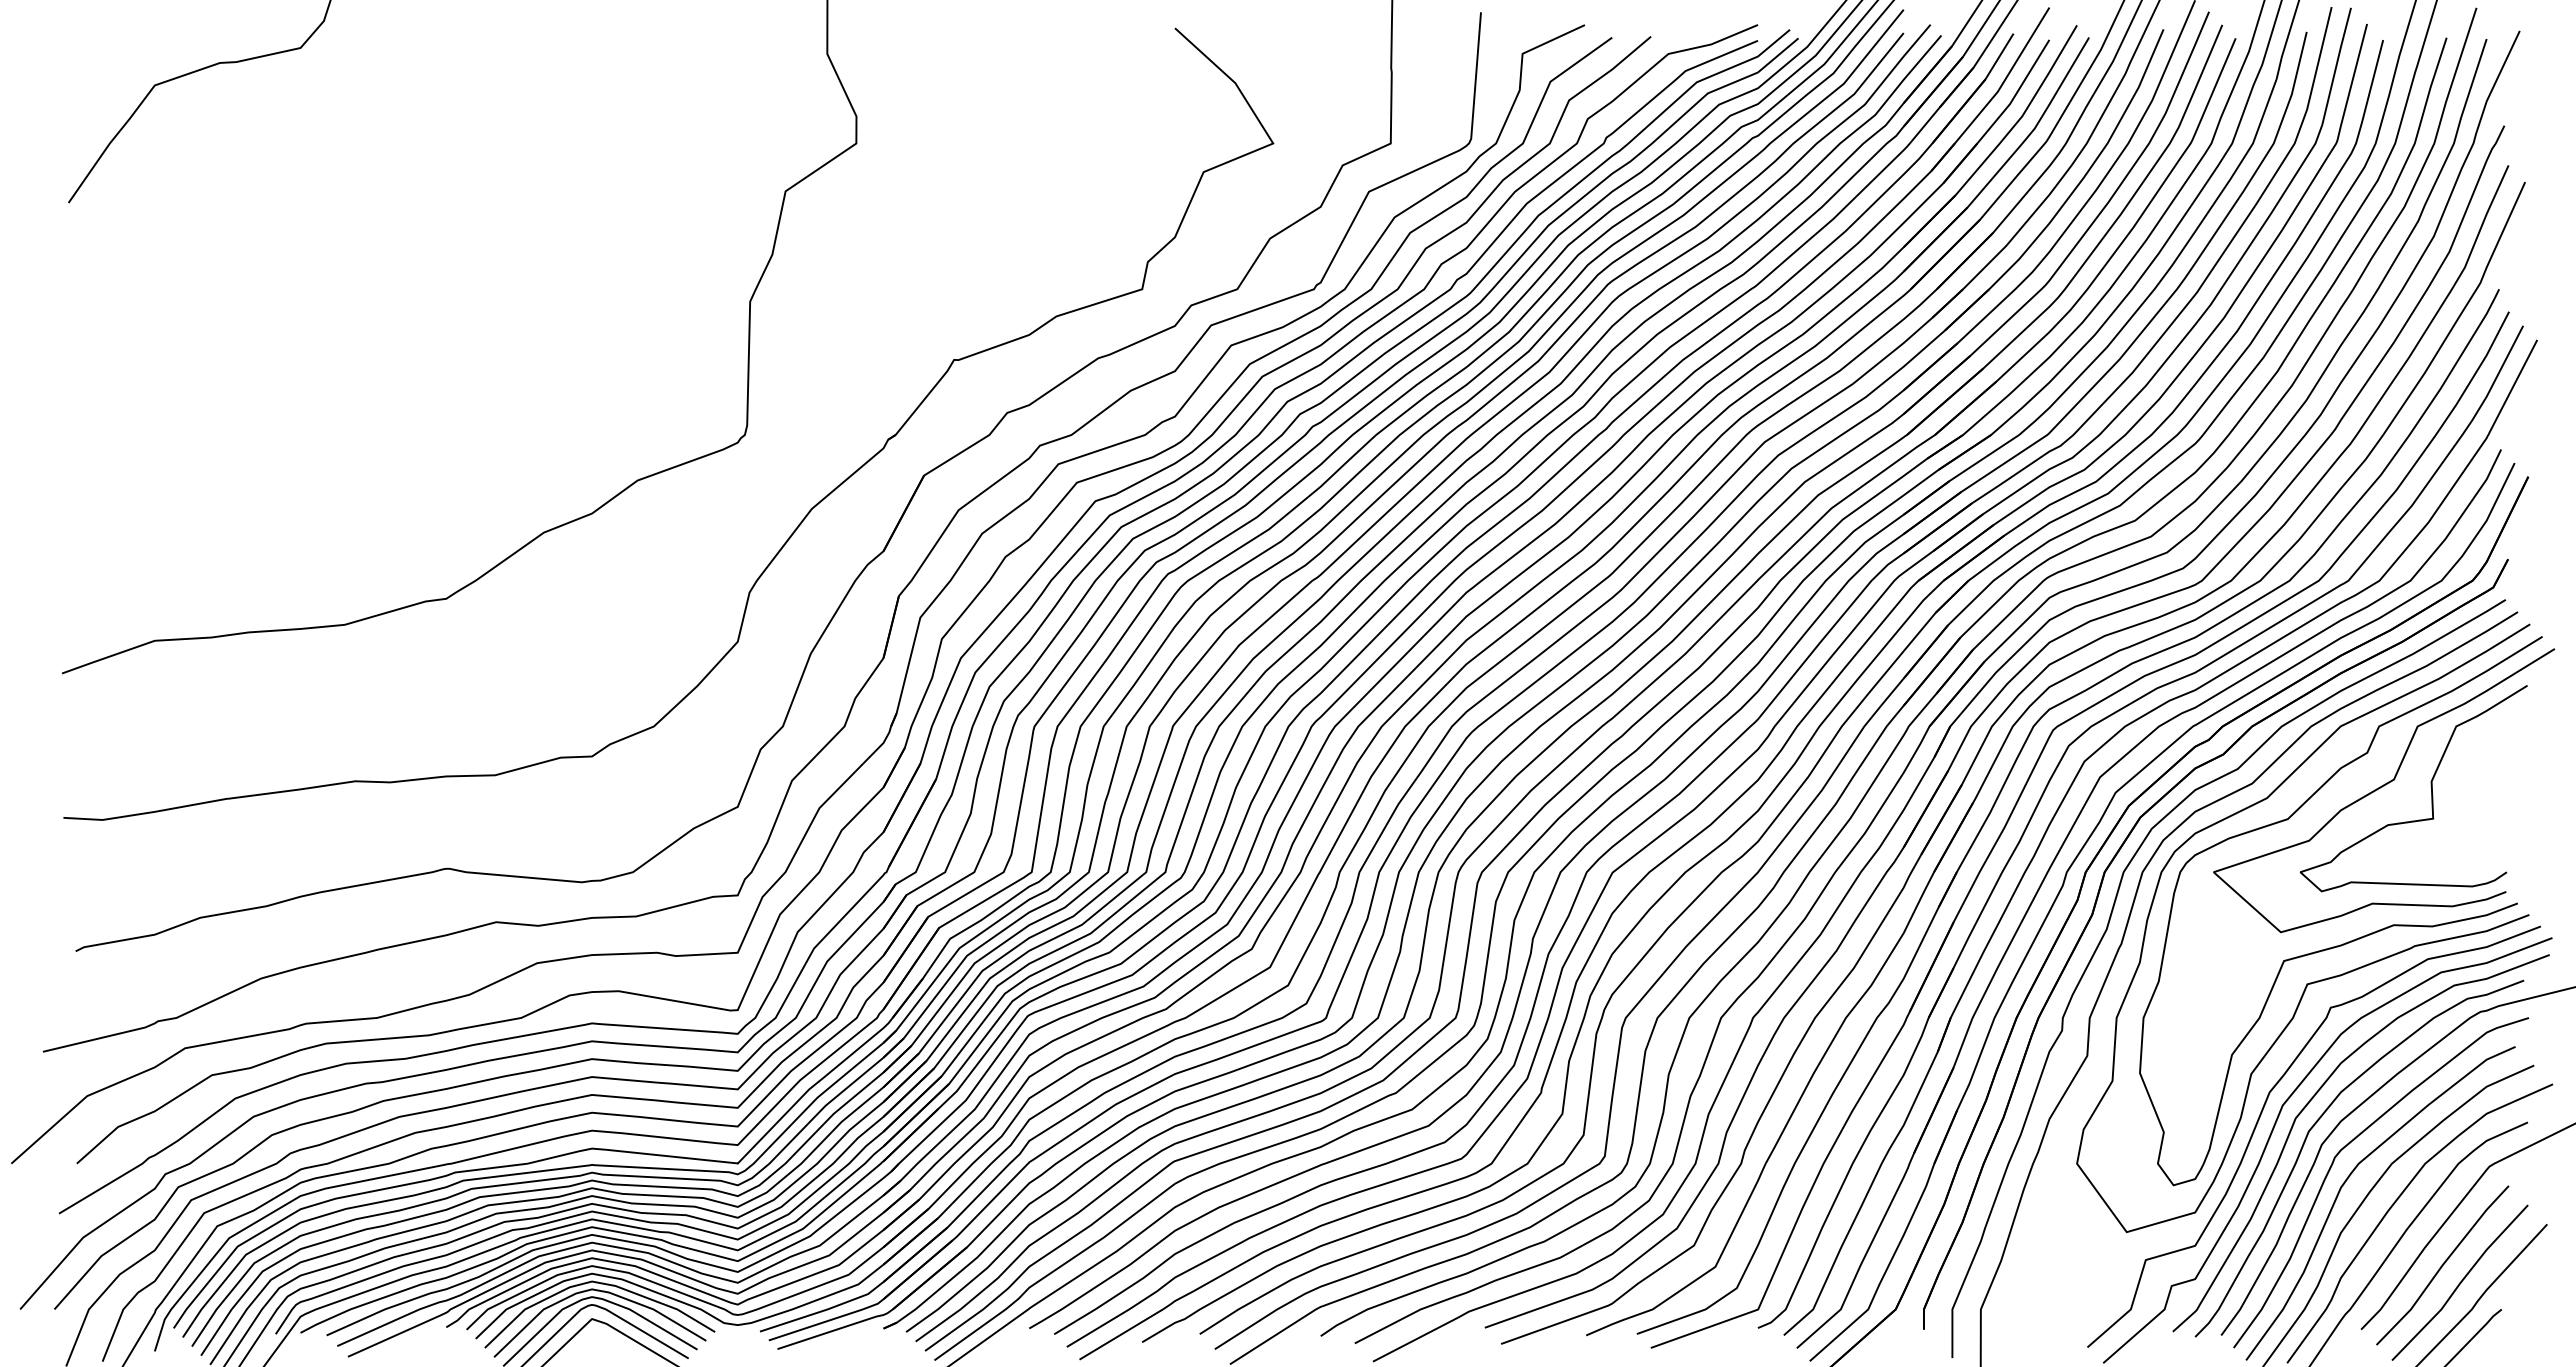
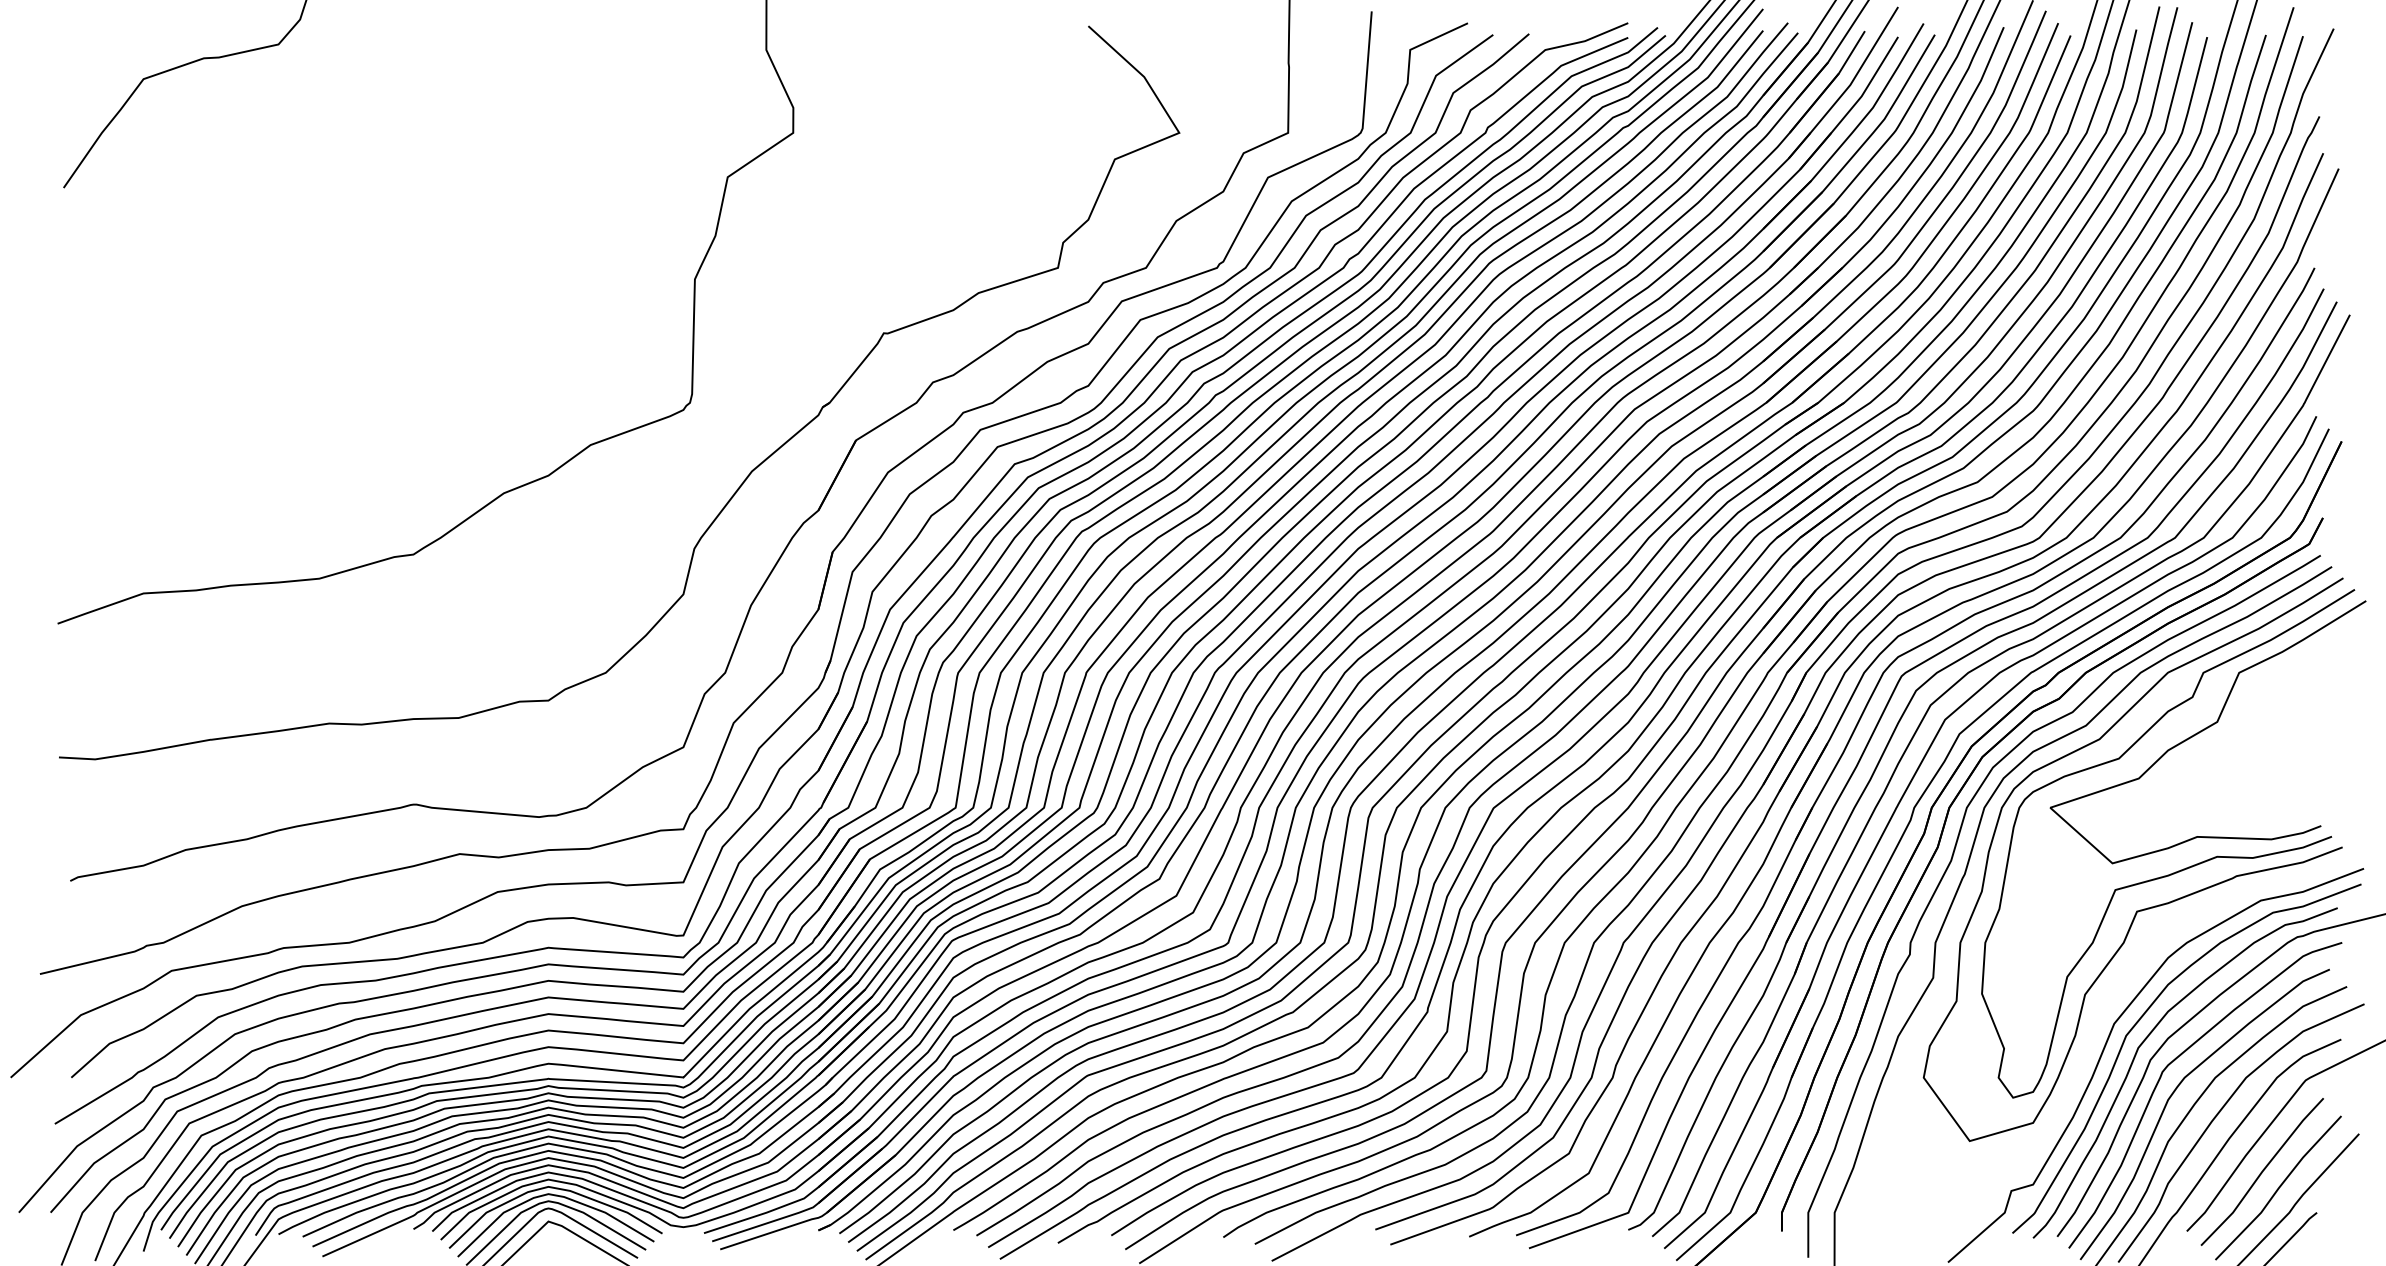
curve: (2430, 786) -> (2251, 728), removed
curve: (2261, 1115) -> (2094, 1033), removed

